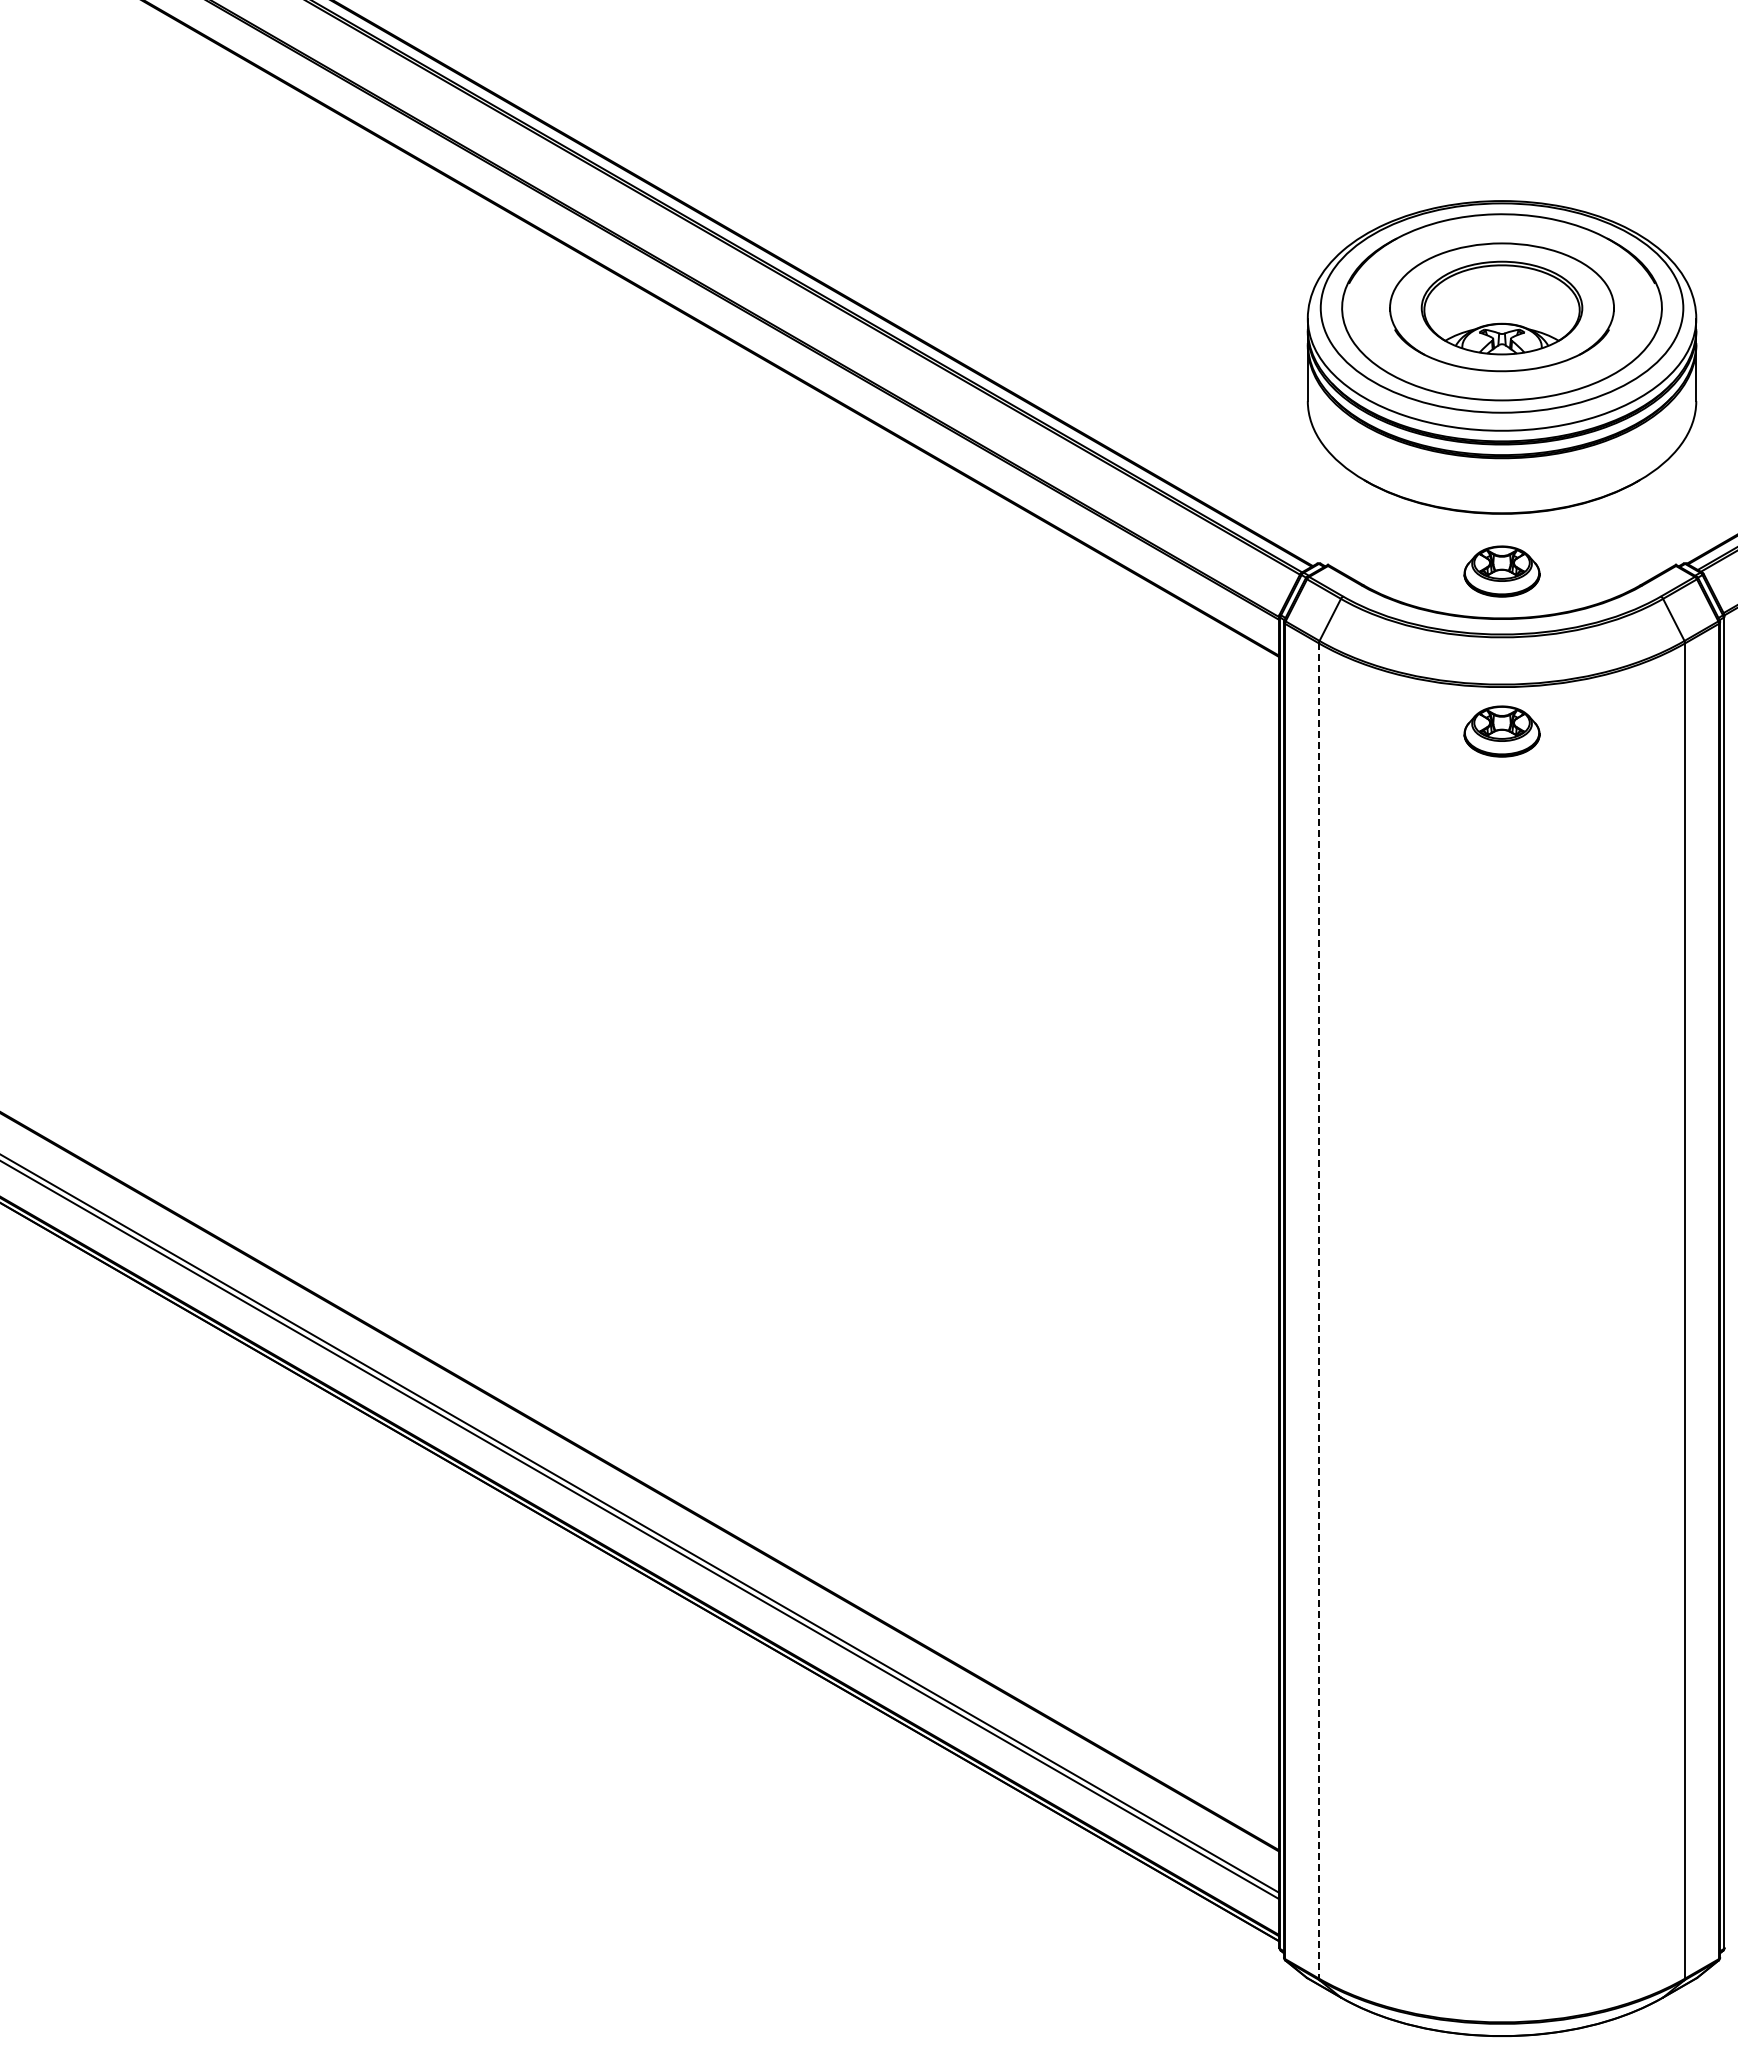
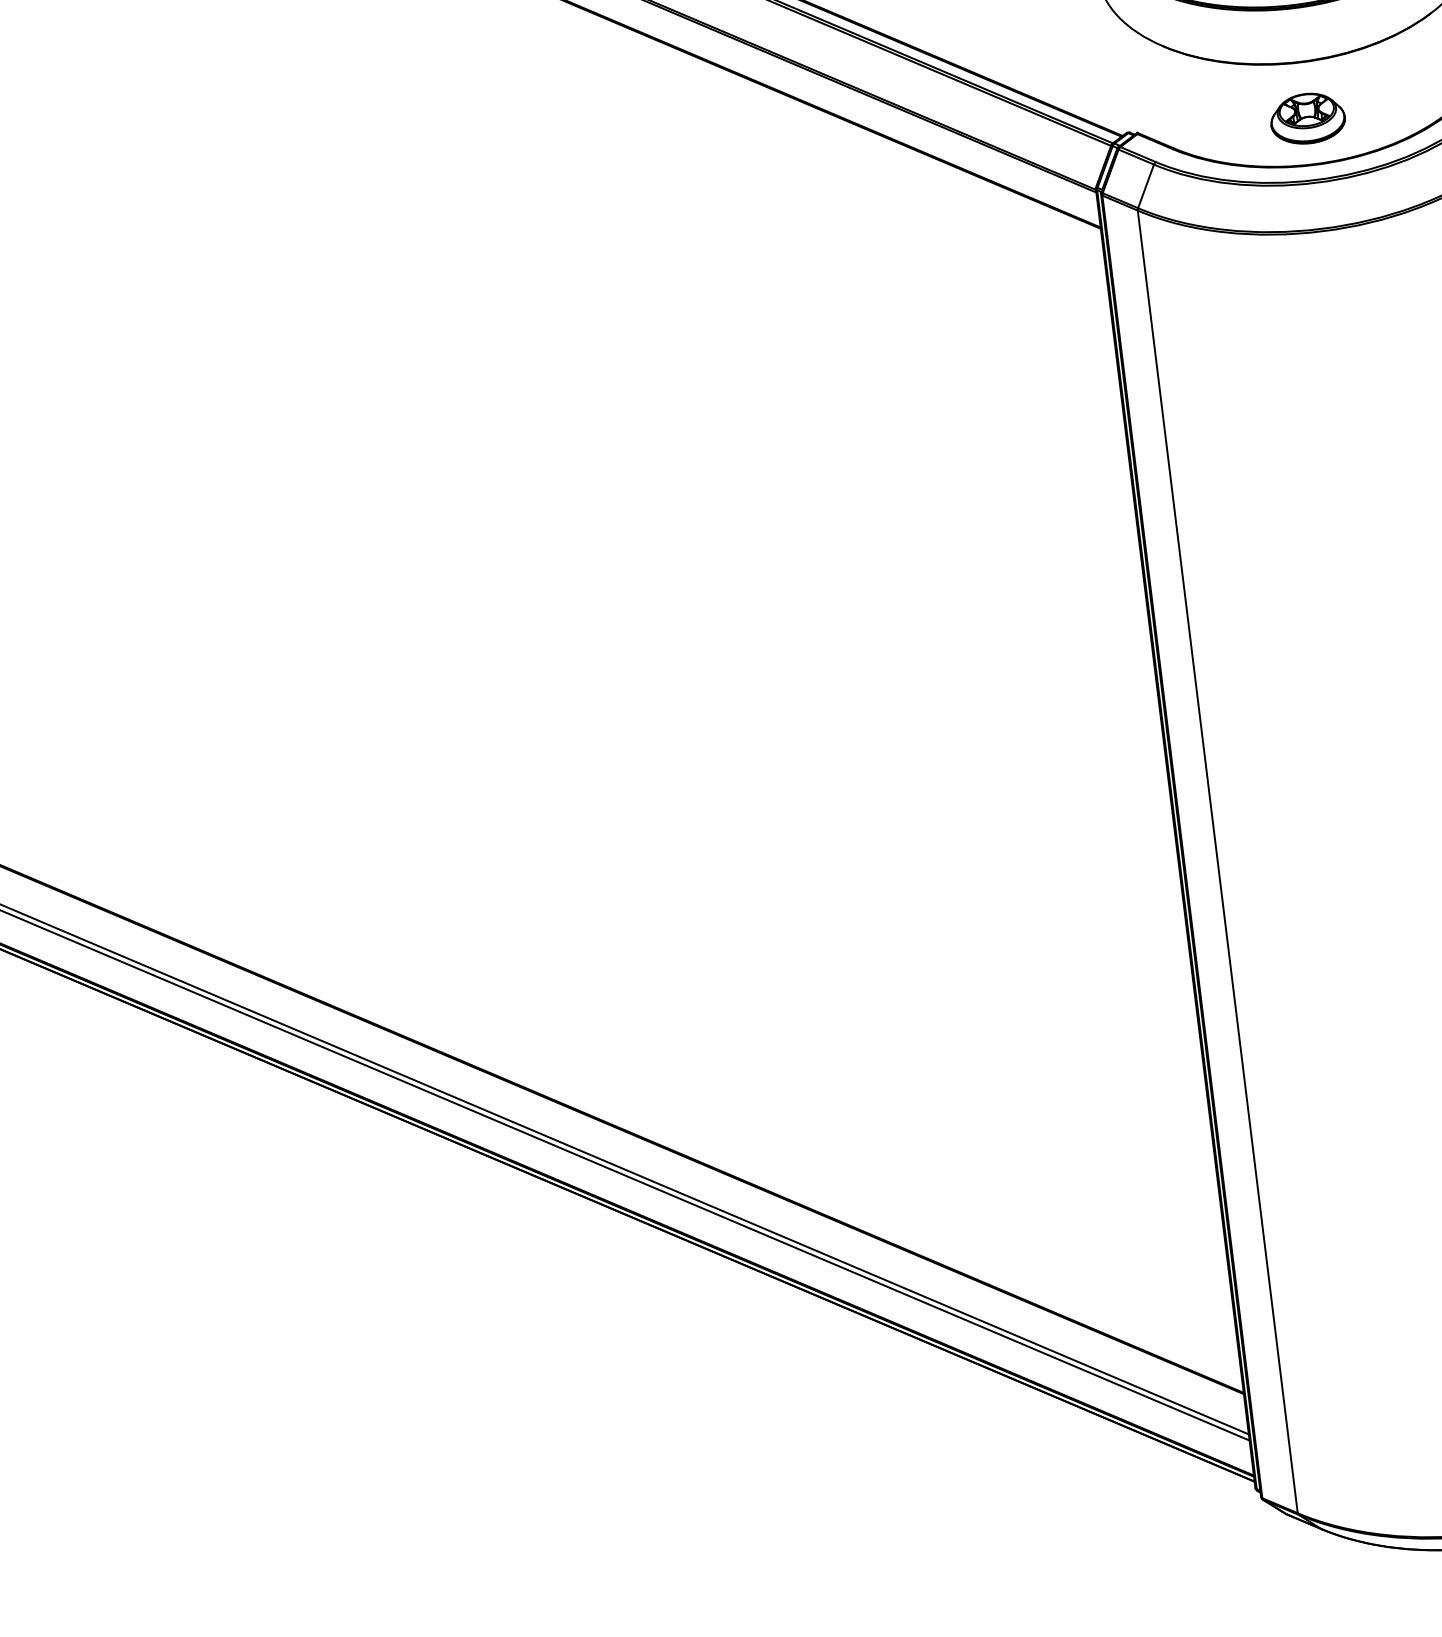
part: (1501, 731) -> (1326, 274), removed
line: (1318, 1310) -> (1217, 861), dashed -> solid

